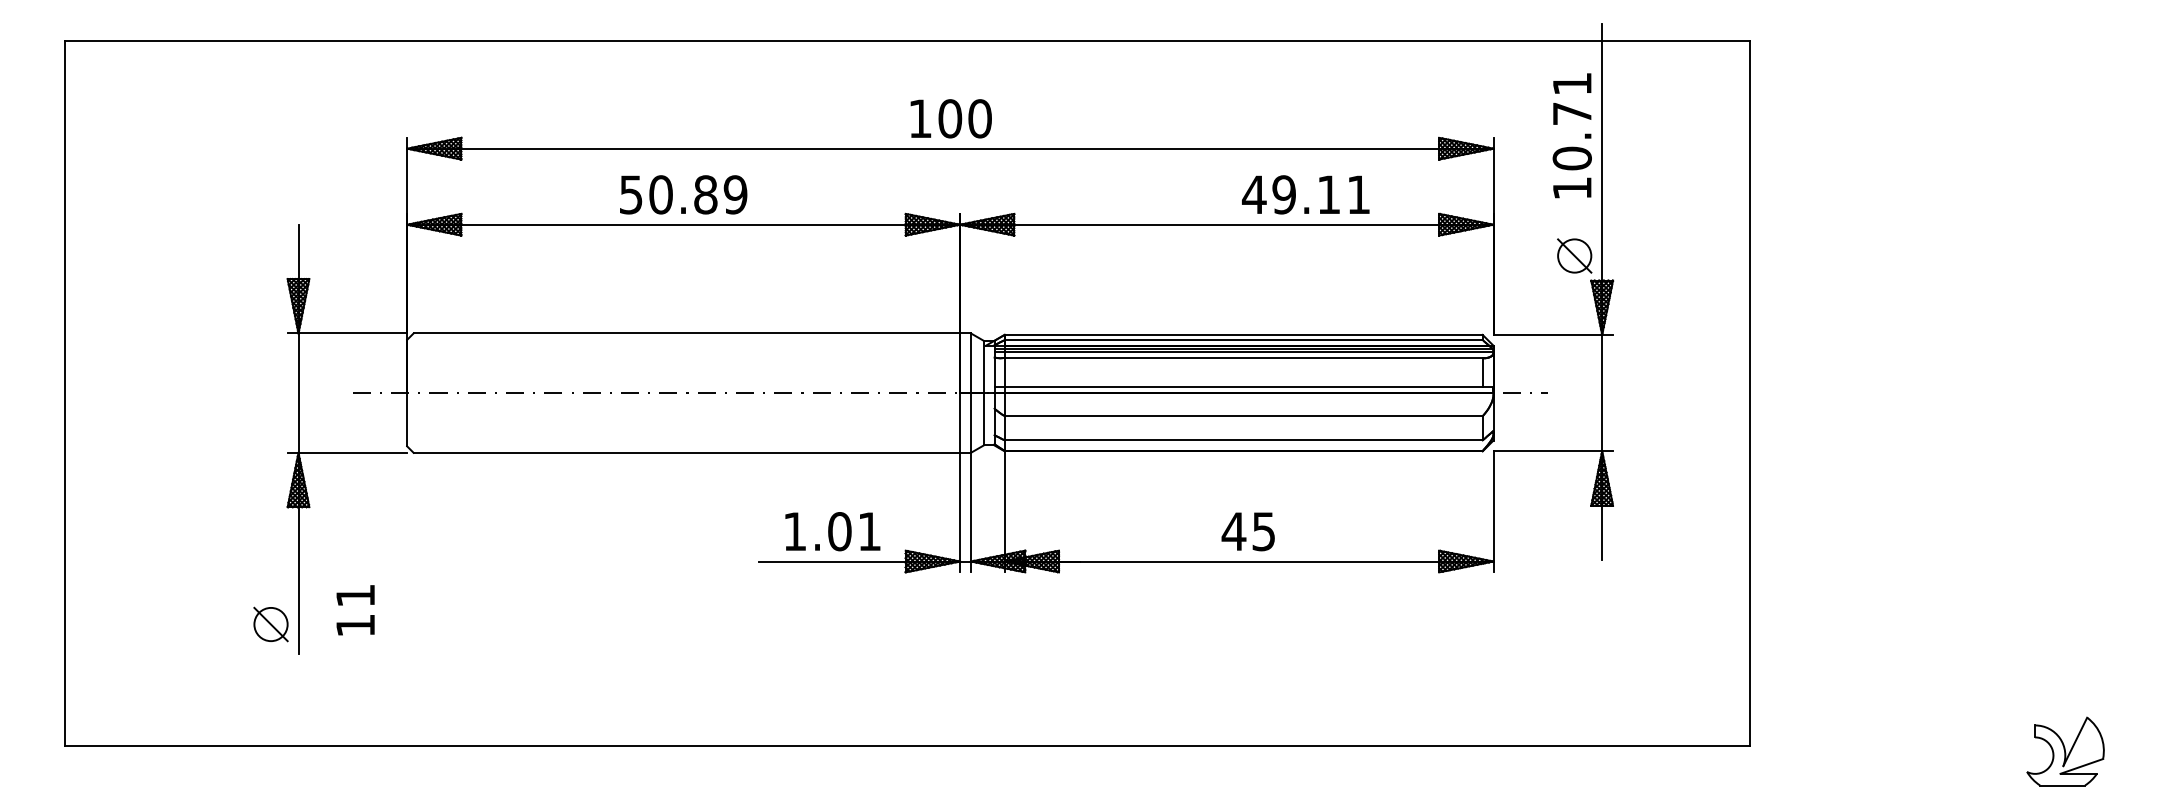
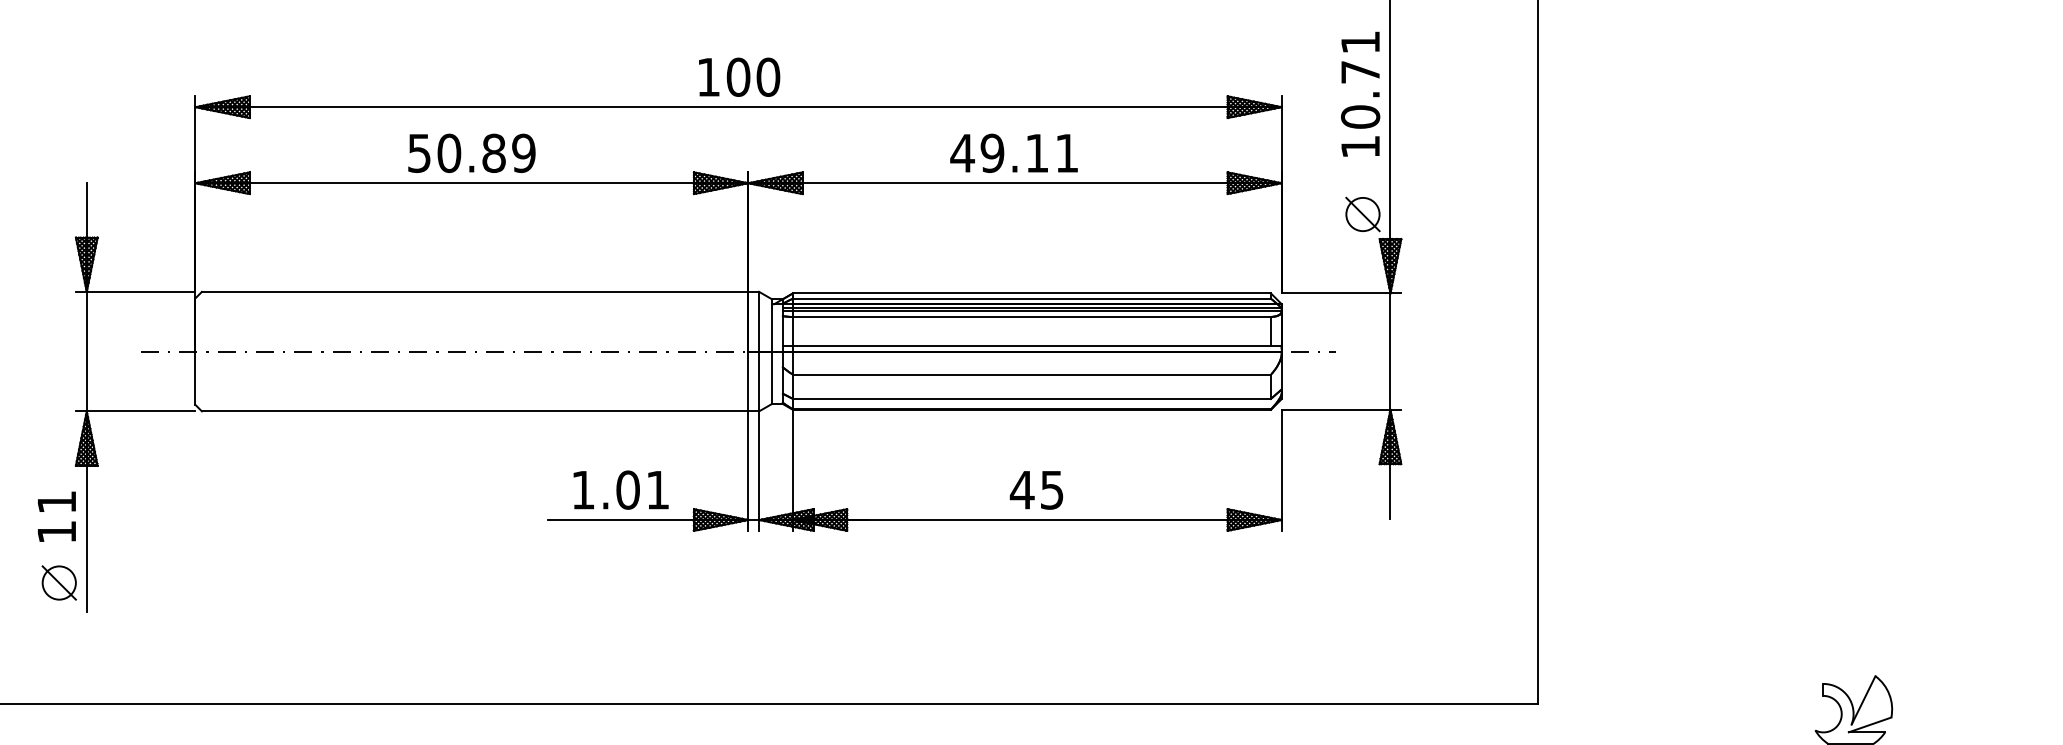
text: (1305, 194) -> (1013, 153), moved
text: (355, 610) -> (56, 517), moved

